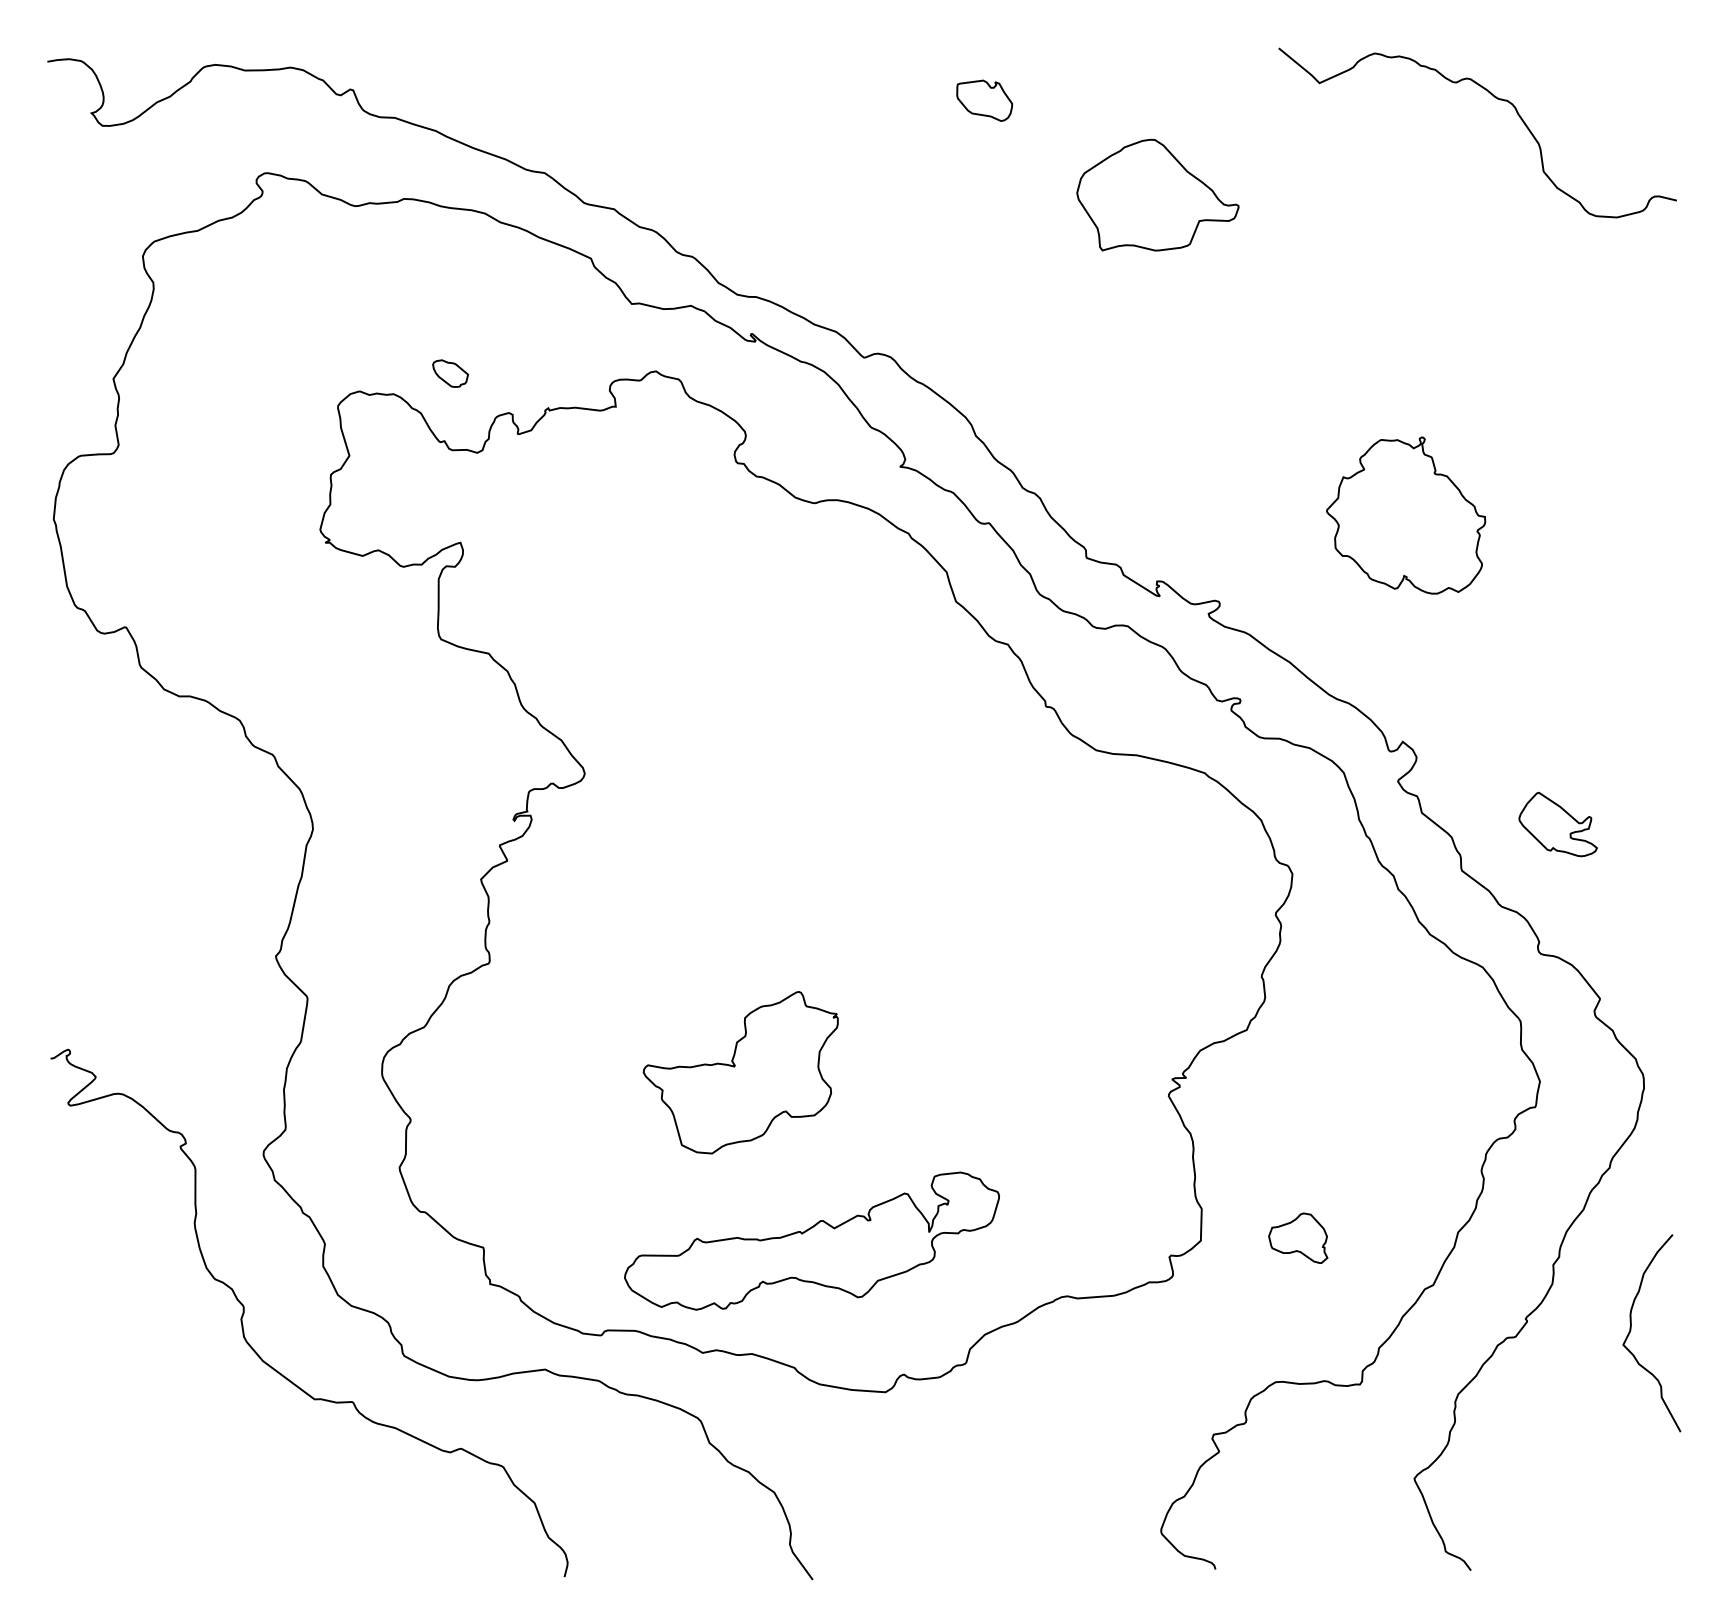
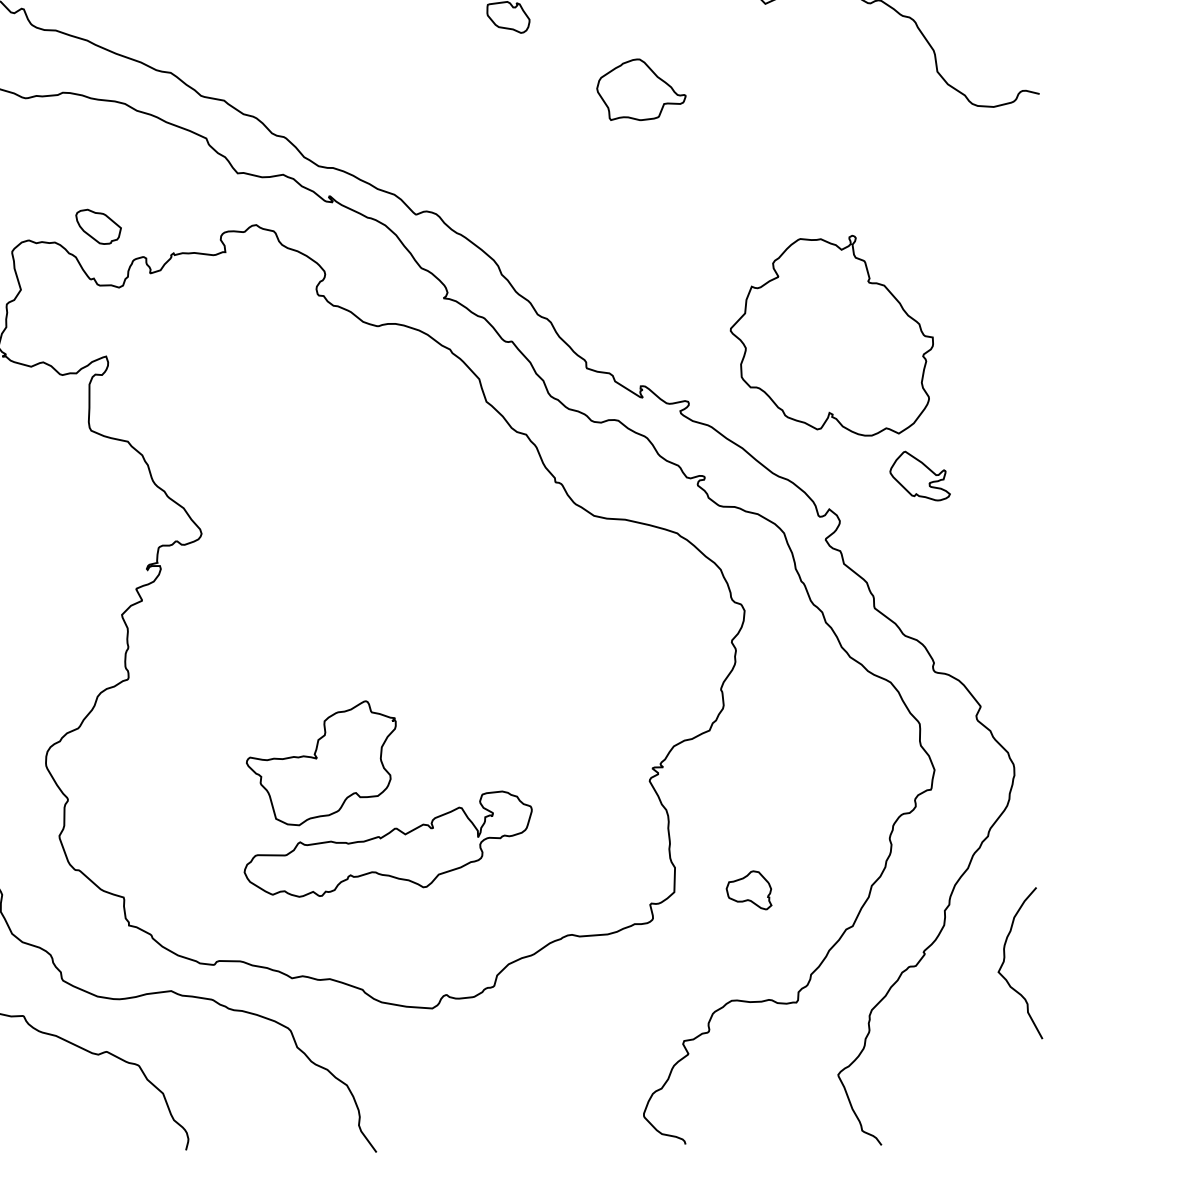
part: (1157, 194) -> (641, 89), size x0.71
part: (450, 373) -> (98, 226), size x1.67
part: (1405, 515) -> (831, 335), size x1.67
part: (1557, 824) -> (919, 476), moved
part: (811, 1240) -> (387, 843), moved

